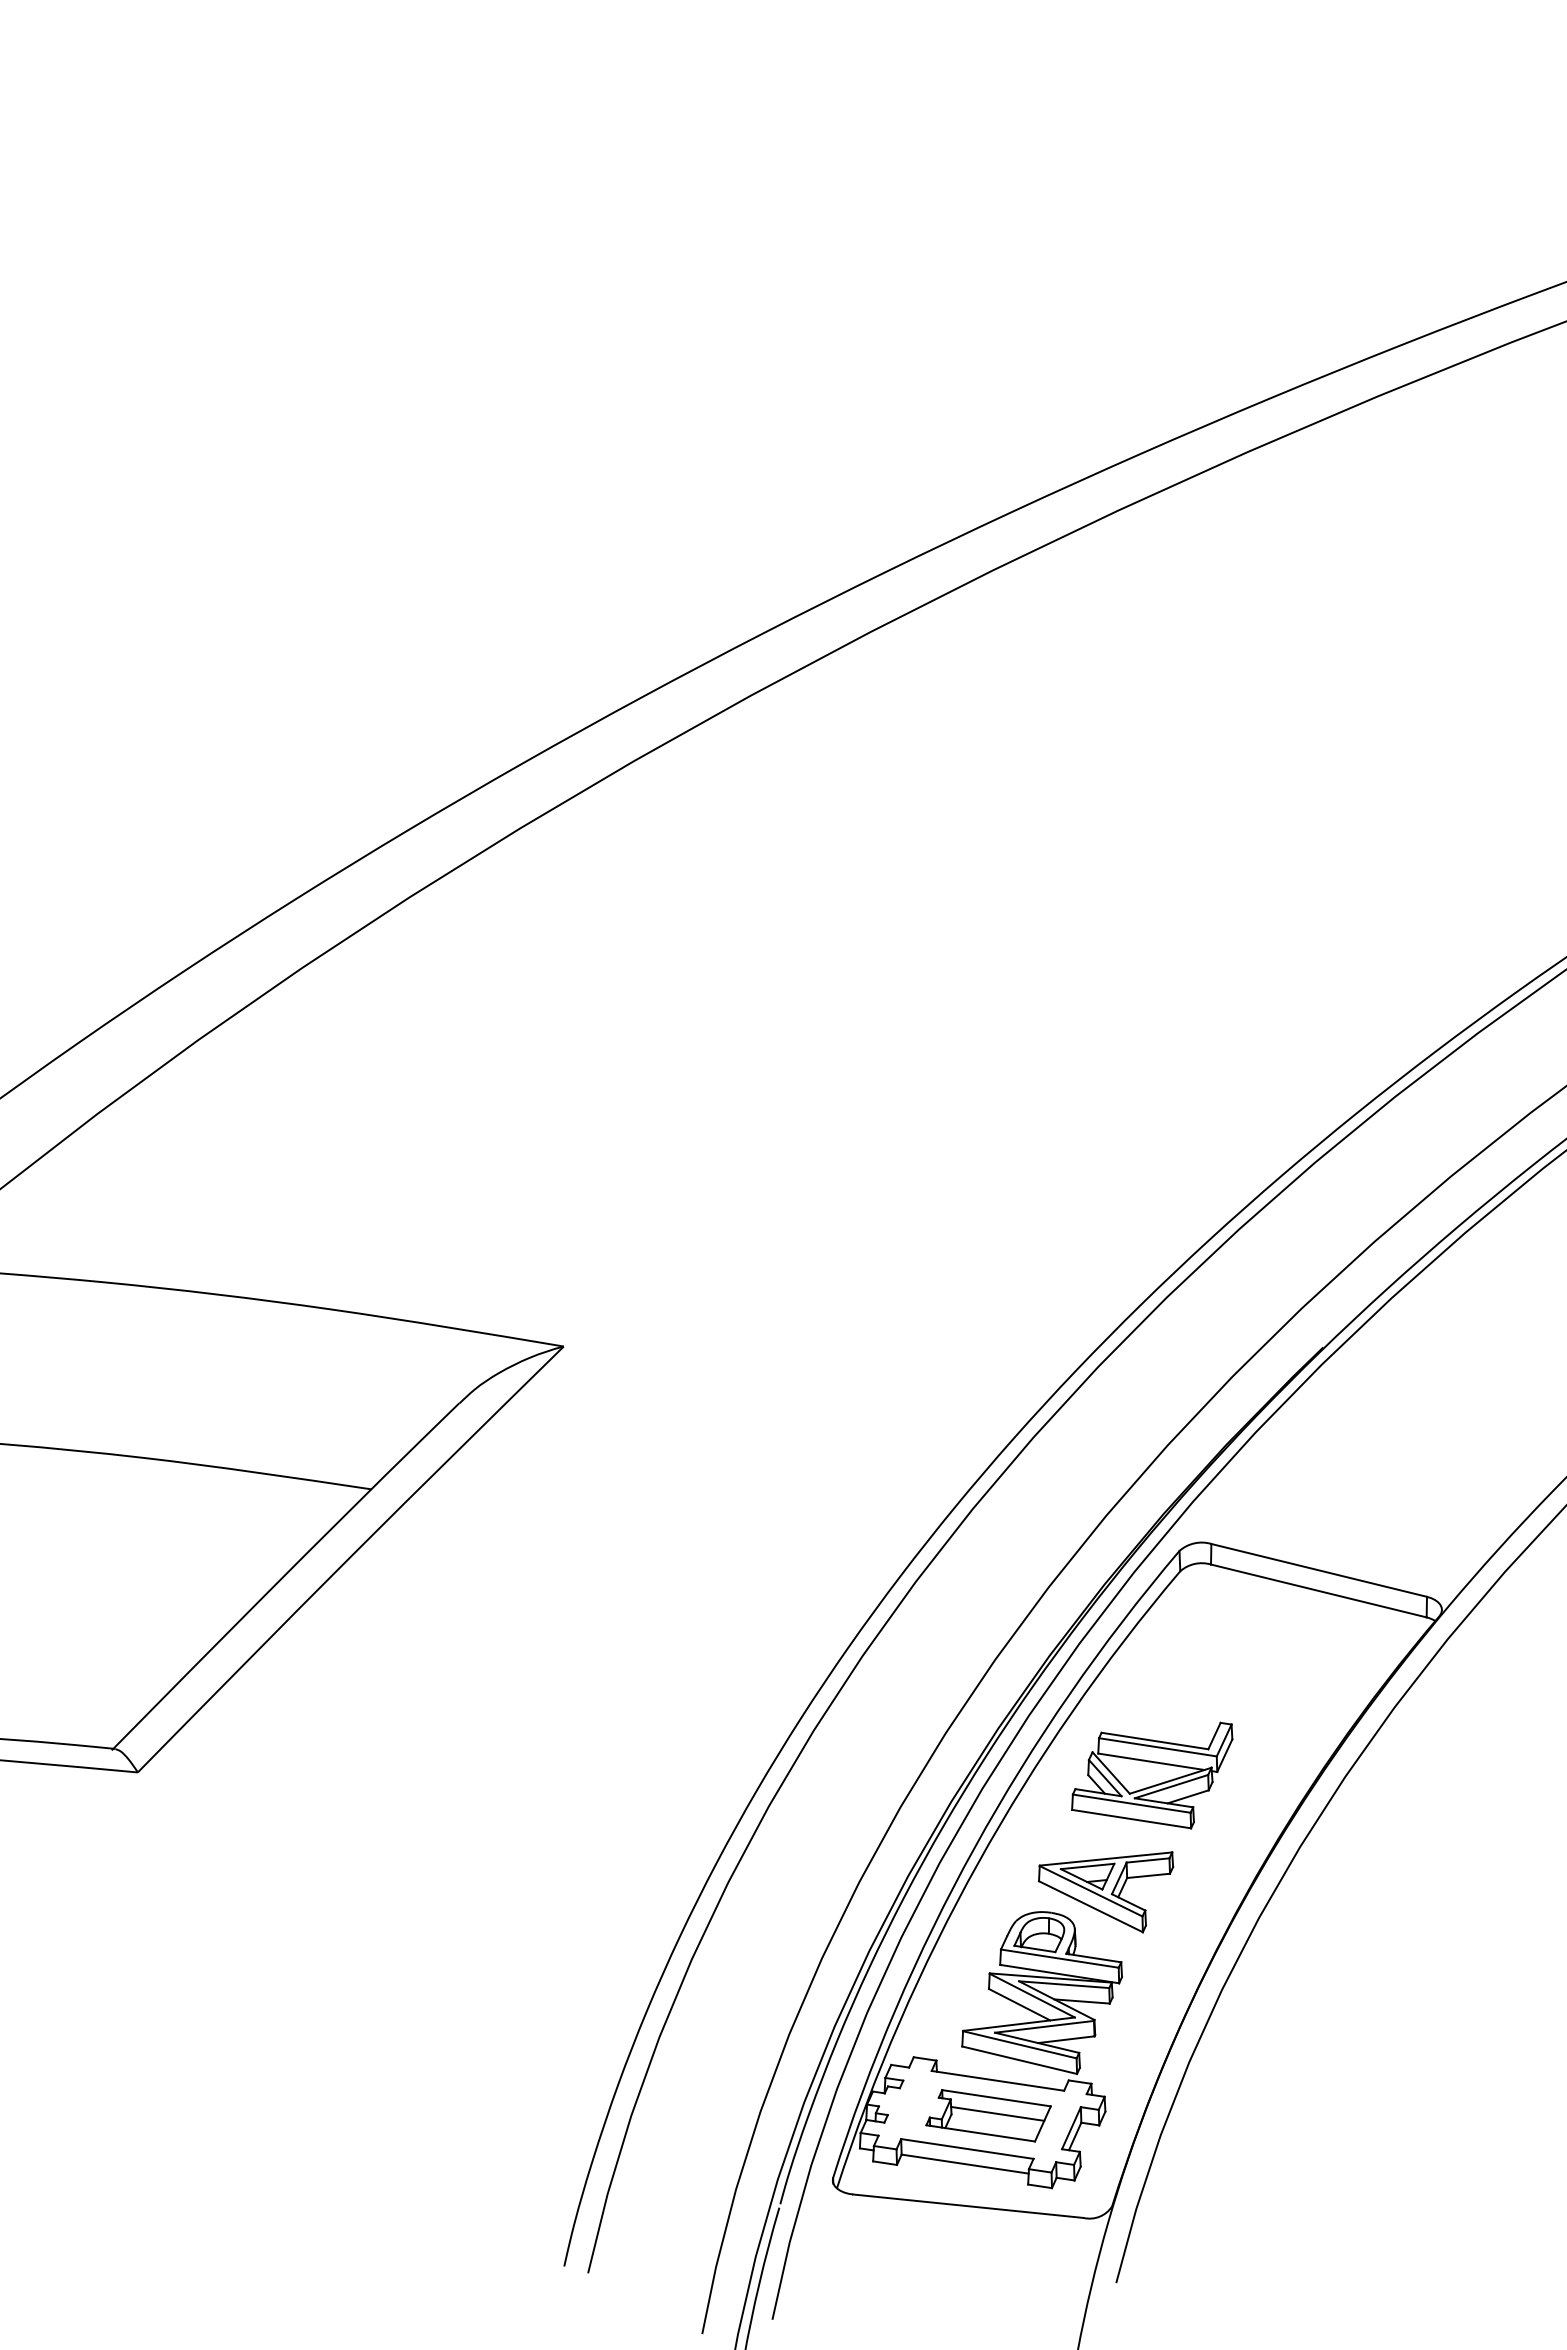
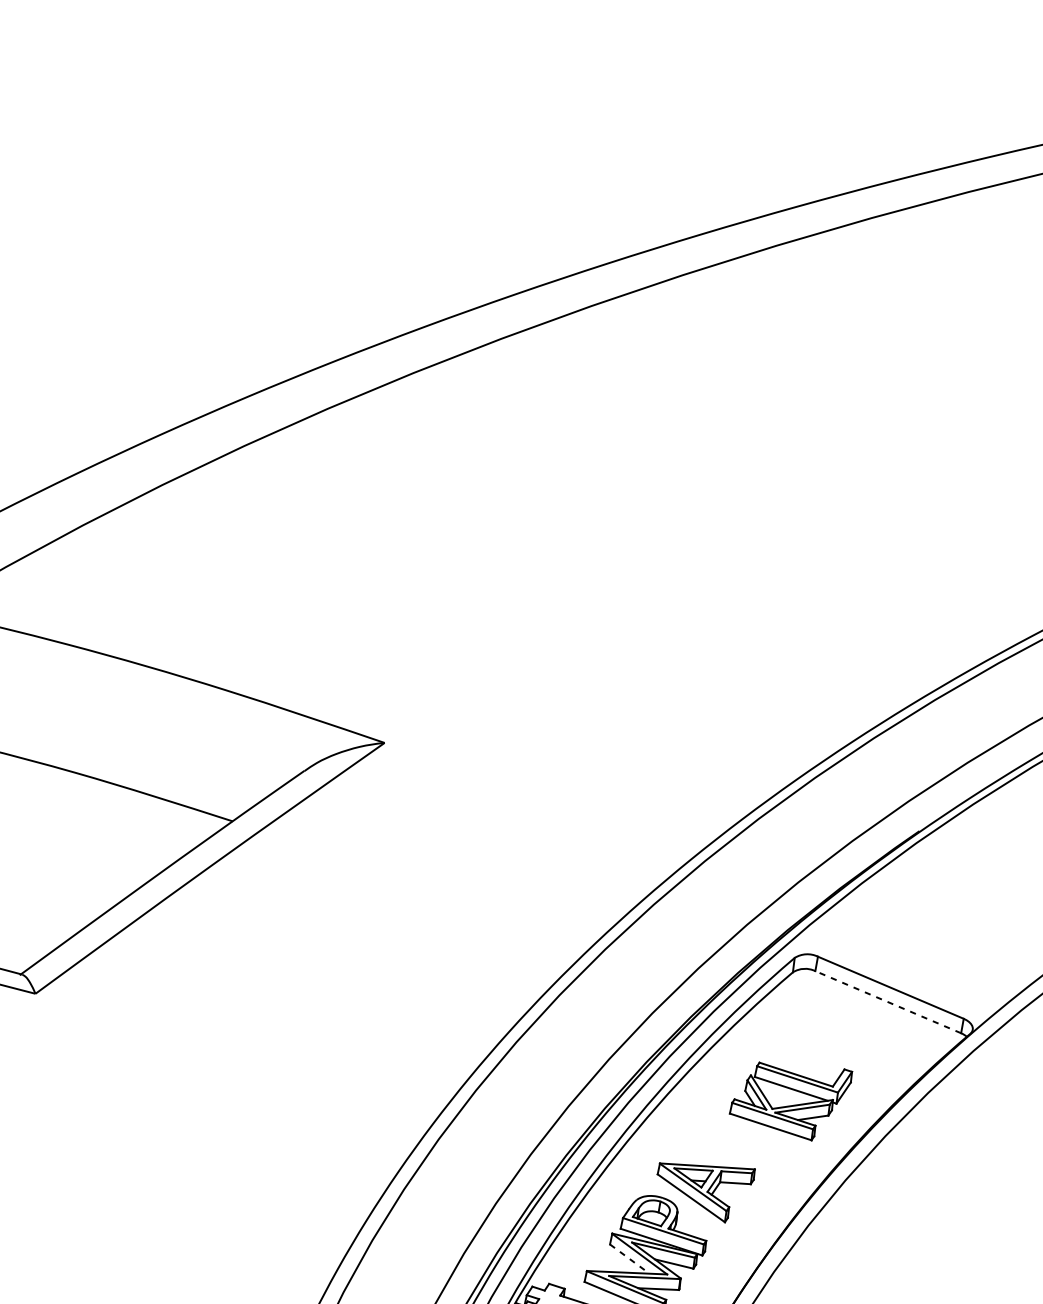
line: (1318, 1590) -> (888, 1001), solid -> dashed
part: (1152, 1775) -> (790, 1098), moved
line: (1020, 2004) -> (630, 1259), solid -> dashed

